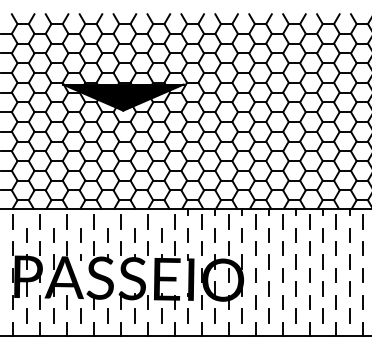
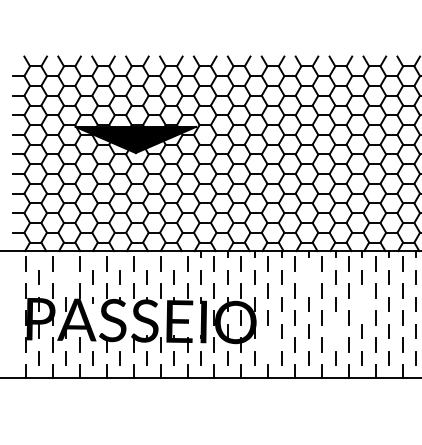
line: (52, 235) -> (65, 277), removed
line: (295, 235) -> (308, 277), removed
line: (348, 262) -> (361, 304), removed
line: (322, 289) -> (335, 331), removed
line: (254, 302) -> (267, 344), removed

